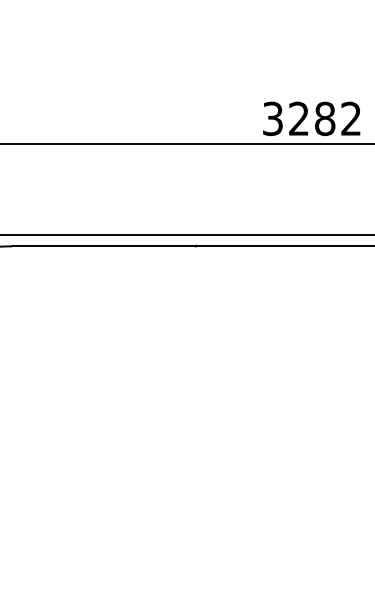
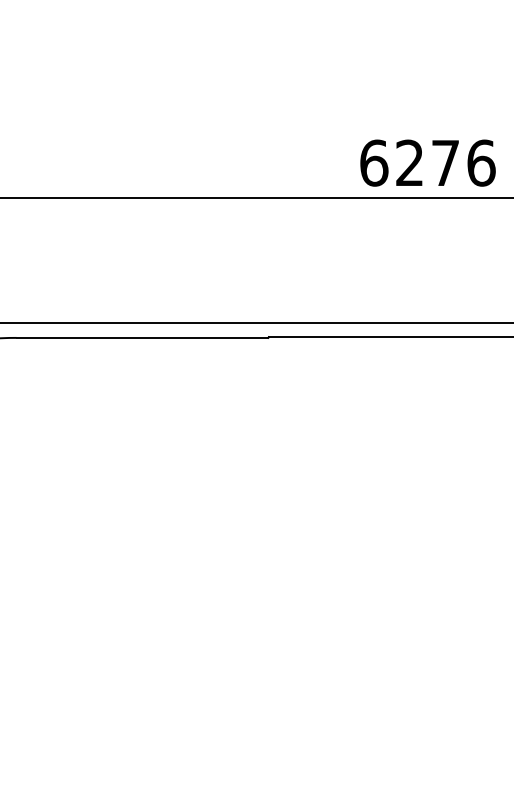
text: (312, 118) -> (428, 162), 3282 -> 6276

